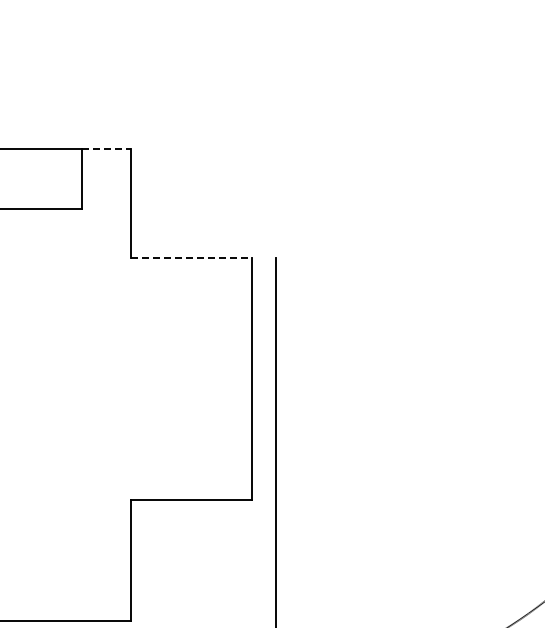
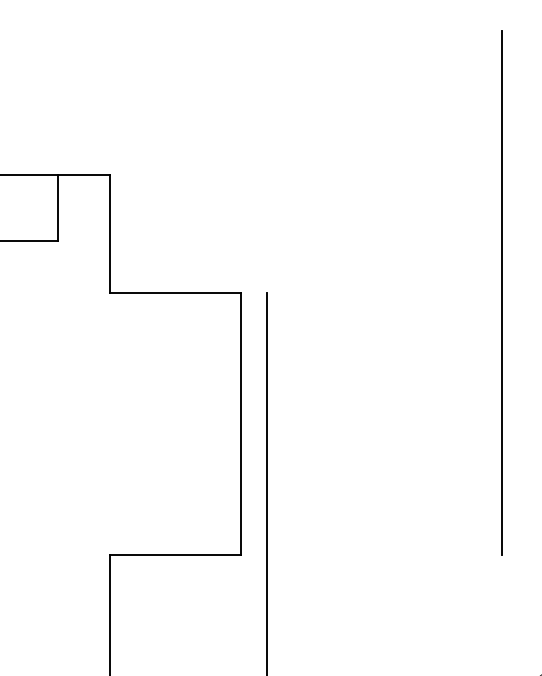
line: (106, 148) -> (84, 175), dashed -> solid
line: (191, 257) -> (175, 292), dashed -> solid
line: (494, 257) -> (502, 292), added

